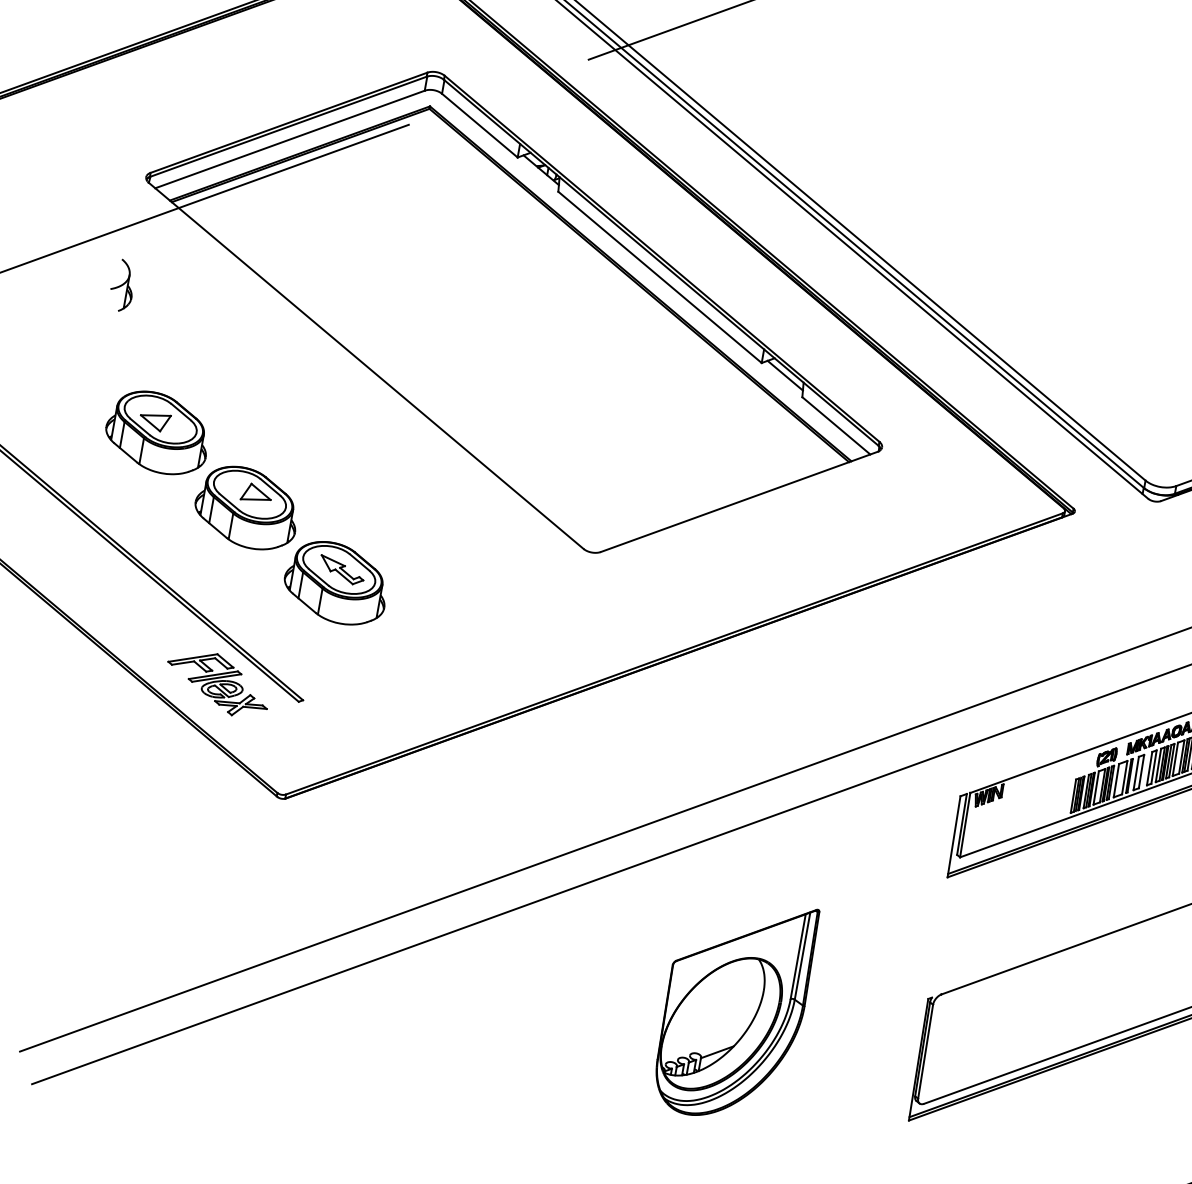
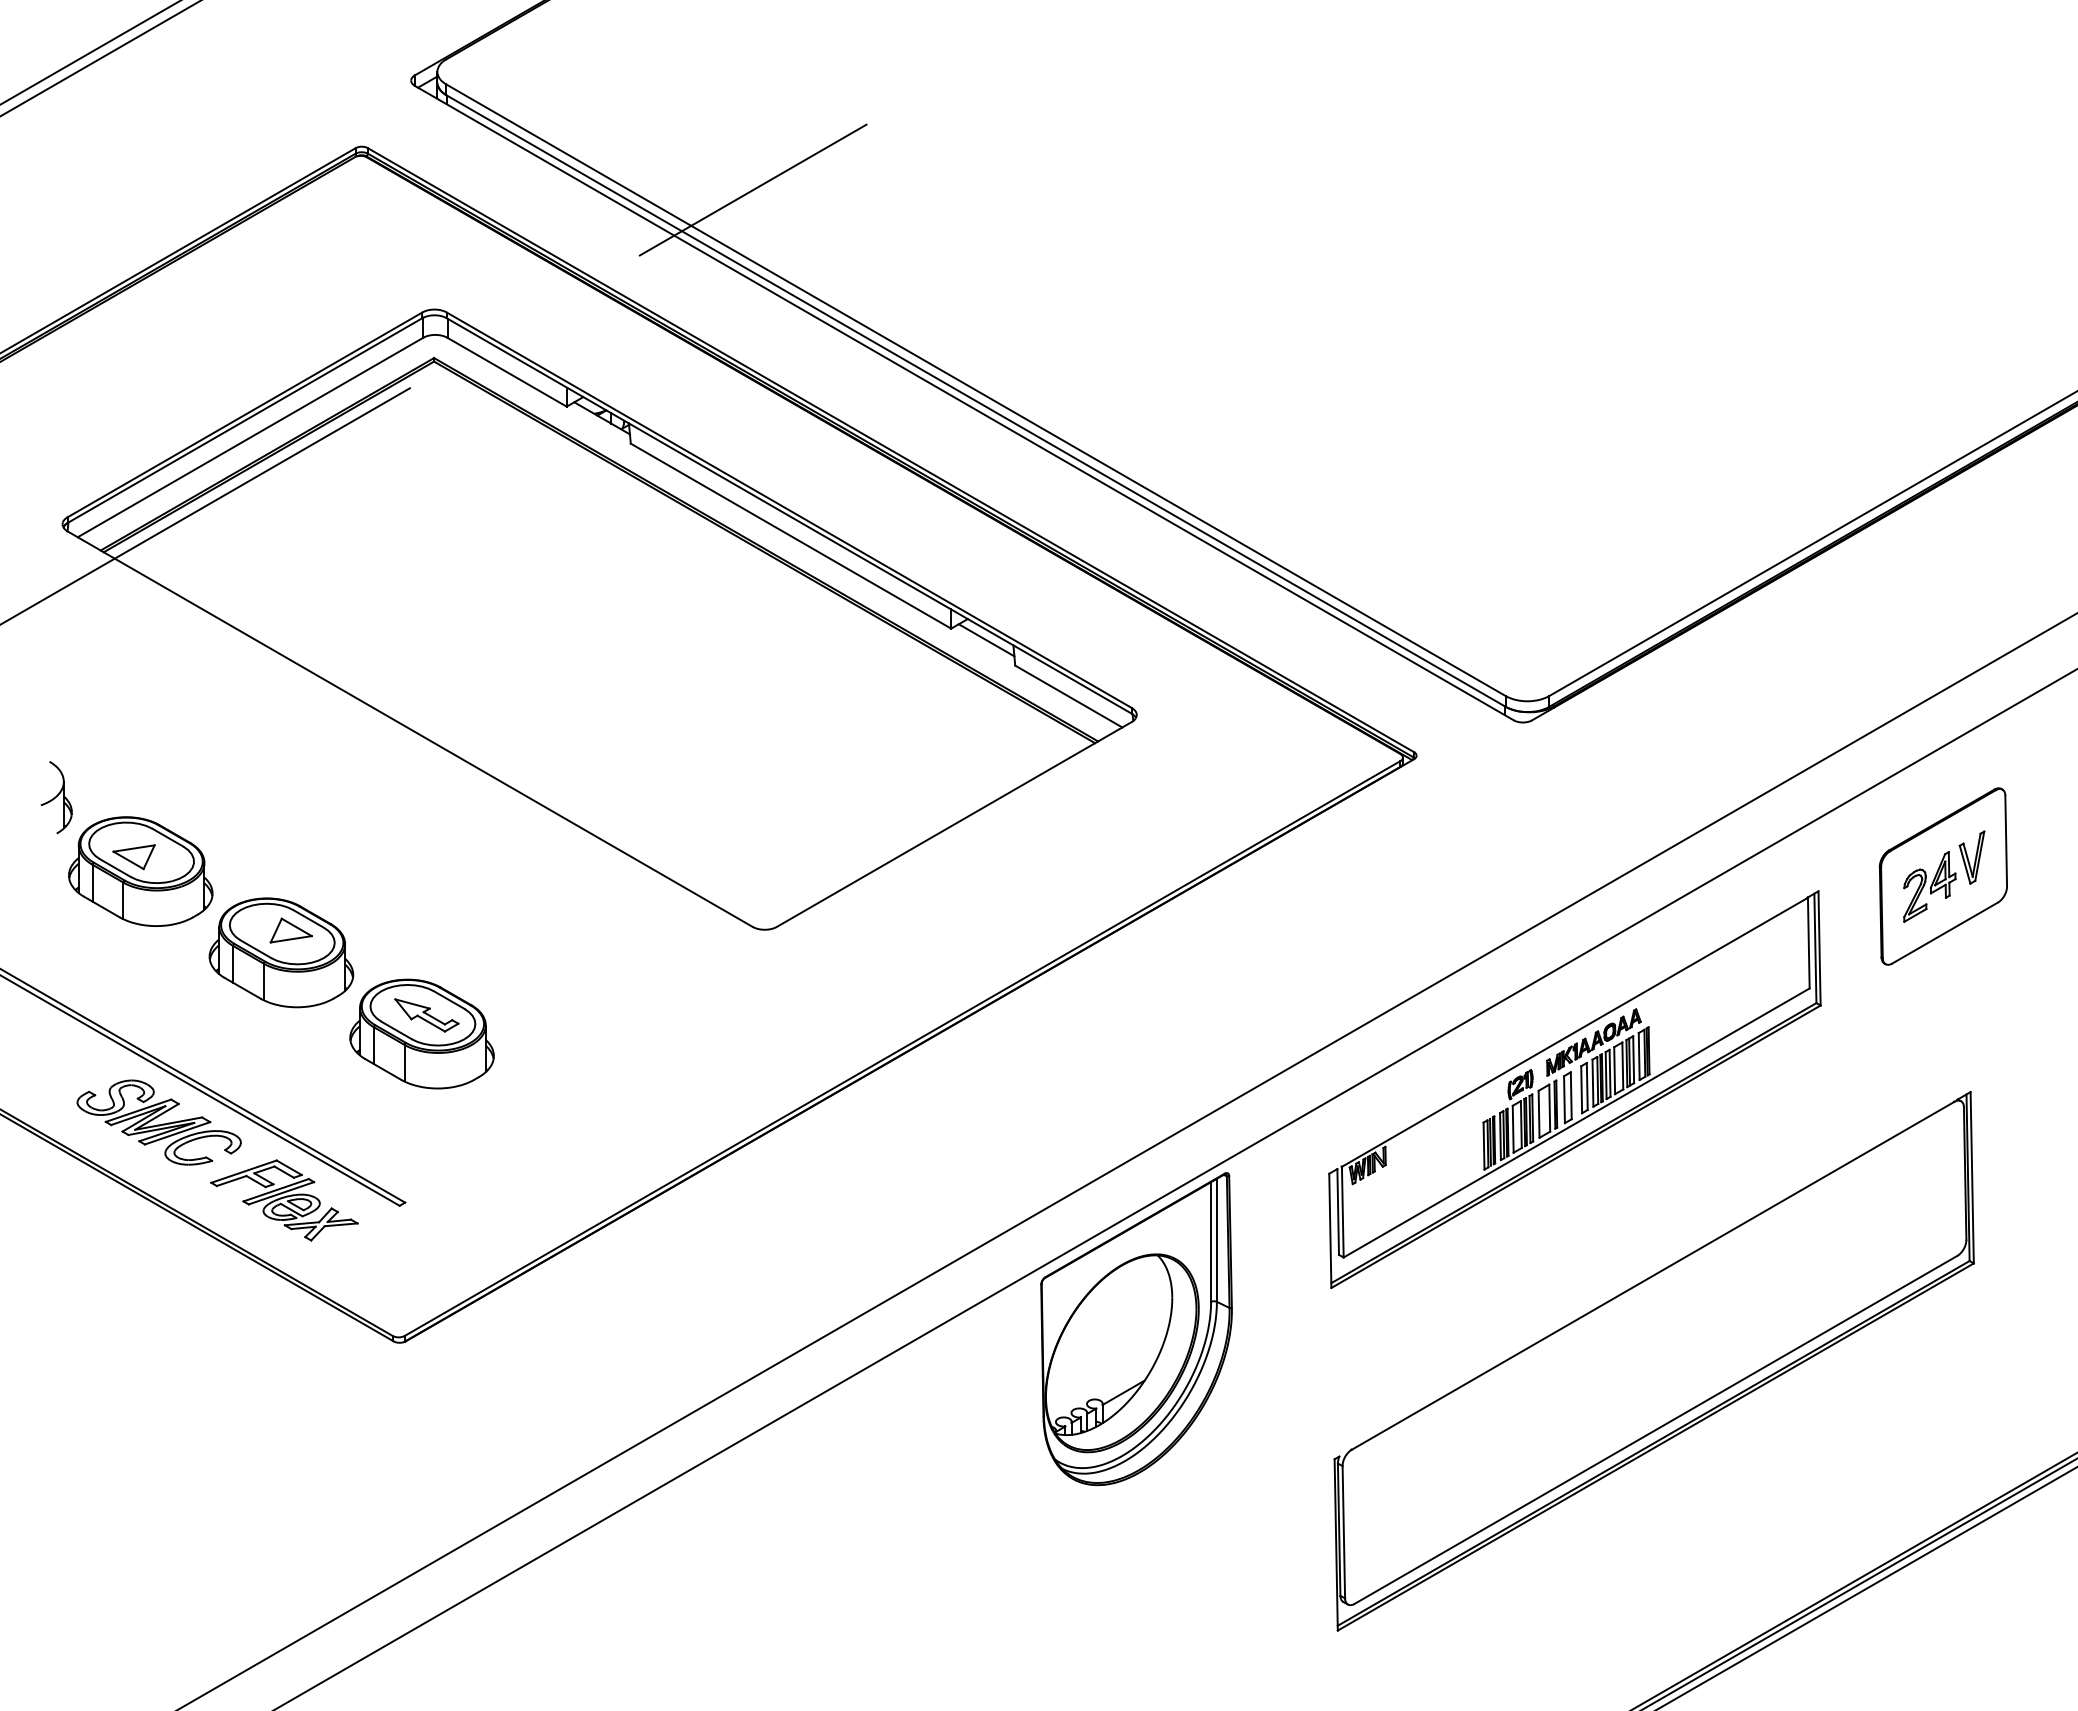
part: (122, 285) -> (56, 797), moved
part: (138, 612) -> (158, 1122), added
part: (734, 1009) -> (1136, 1329), moved

